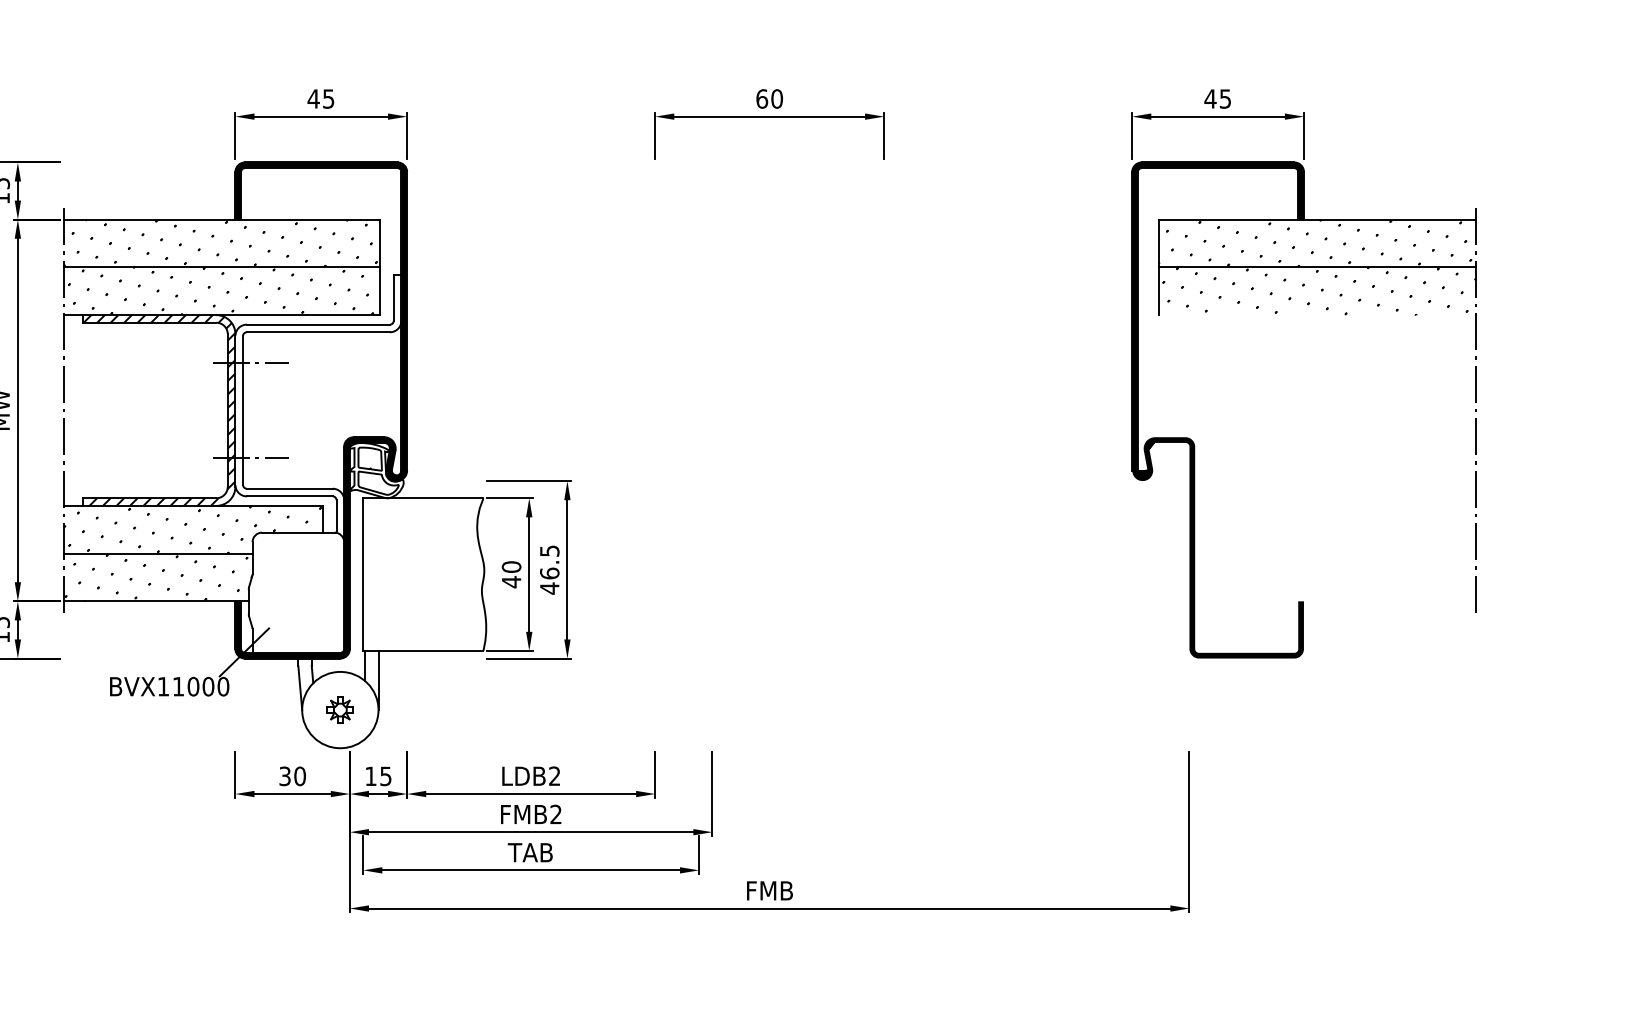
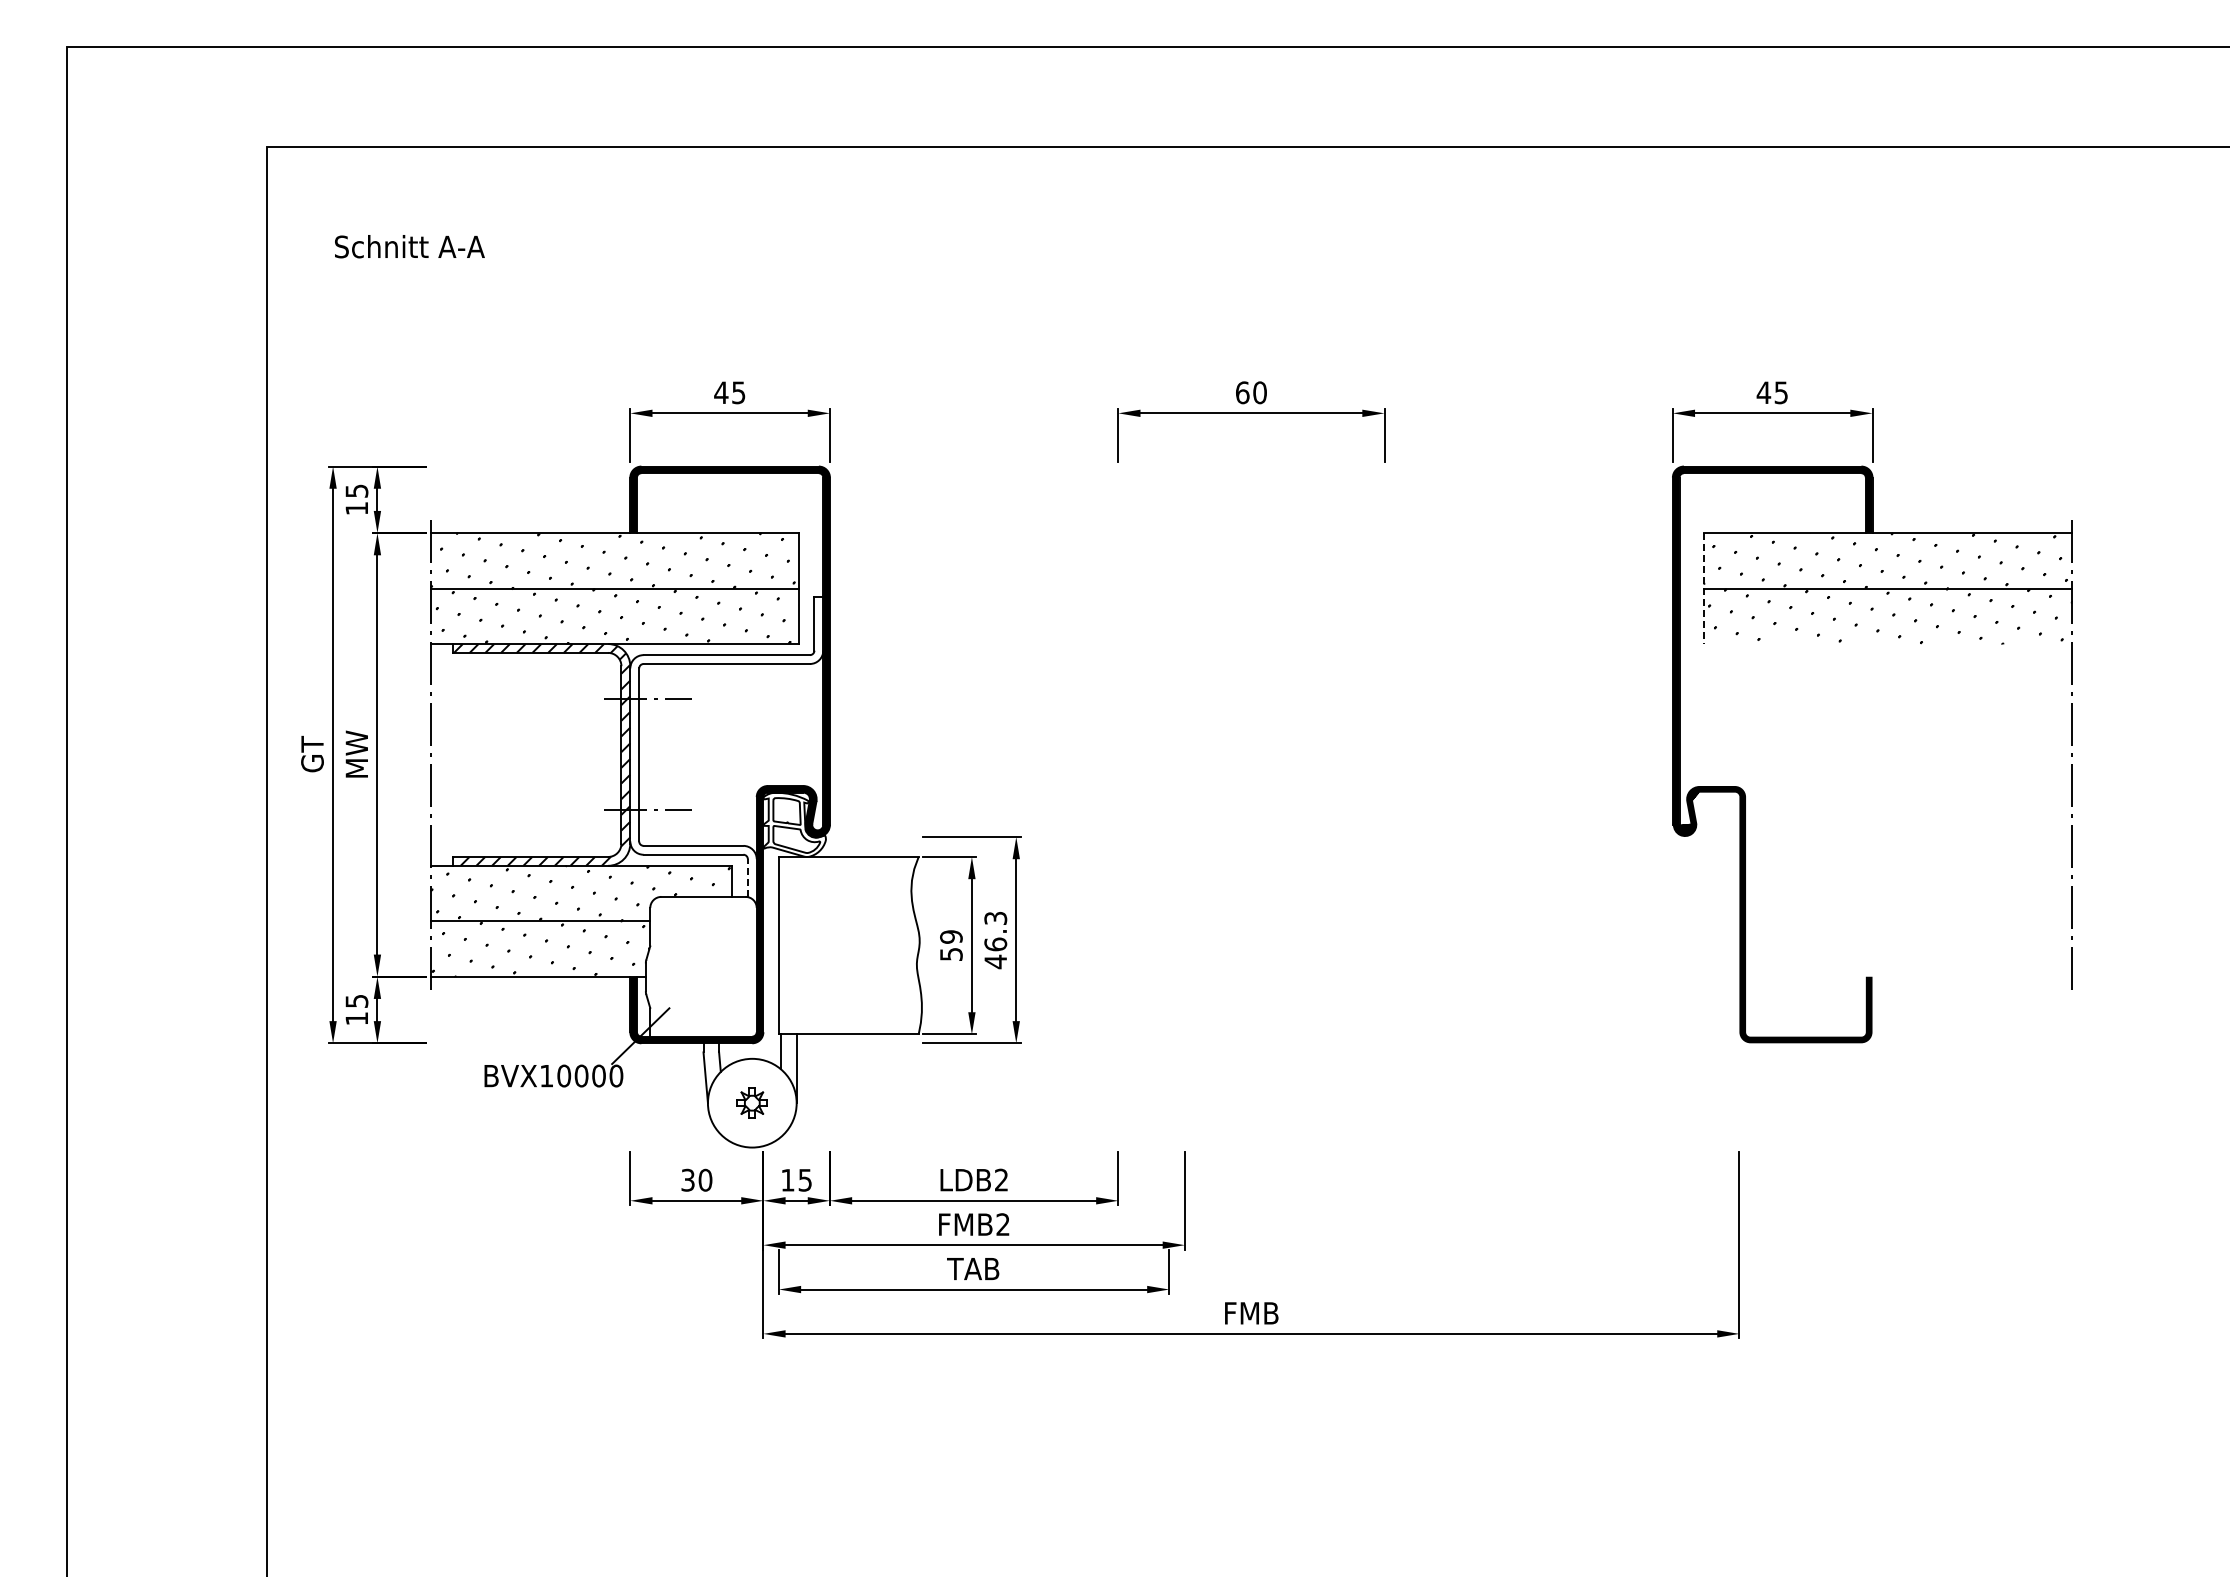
line: (1158, 268) -> (1703, 589), solid -> dashed
line: (336, 516) -> (747, 878), solid -> dashed
text: (549, 550) -> (995, 917), 46.5 -> 46.3
text: (511, 574) -> (951, 945), 40 -> 59
text: (178, 686) -> (564, 1075), BVX11000 -> BVX10000

